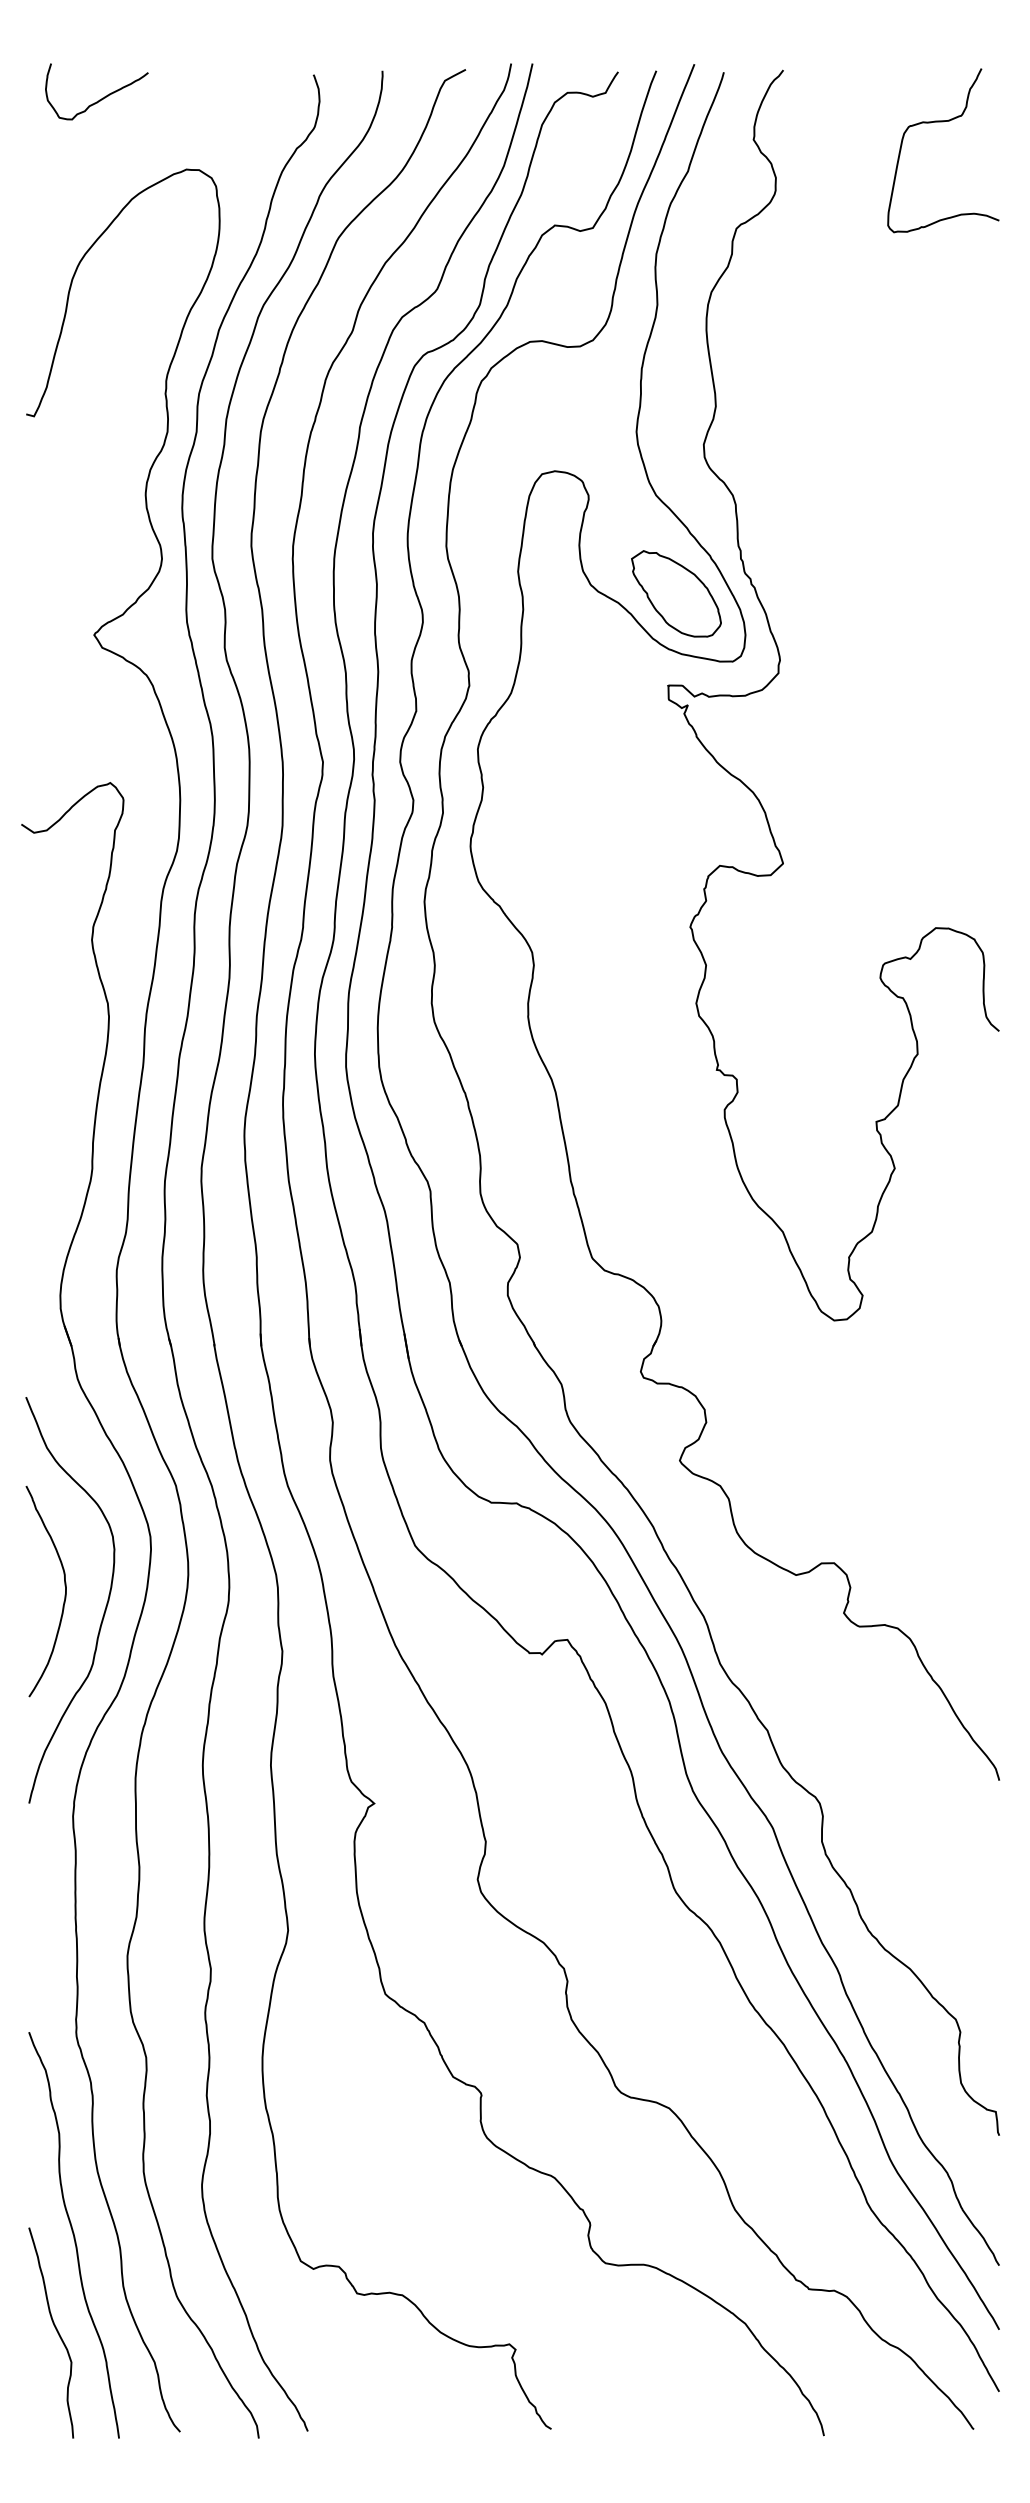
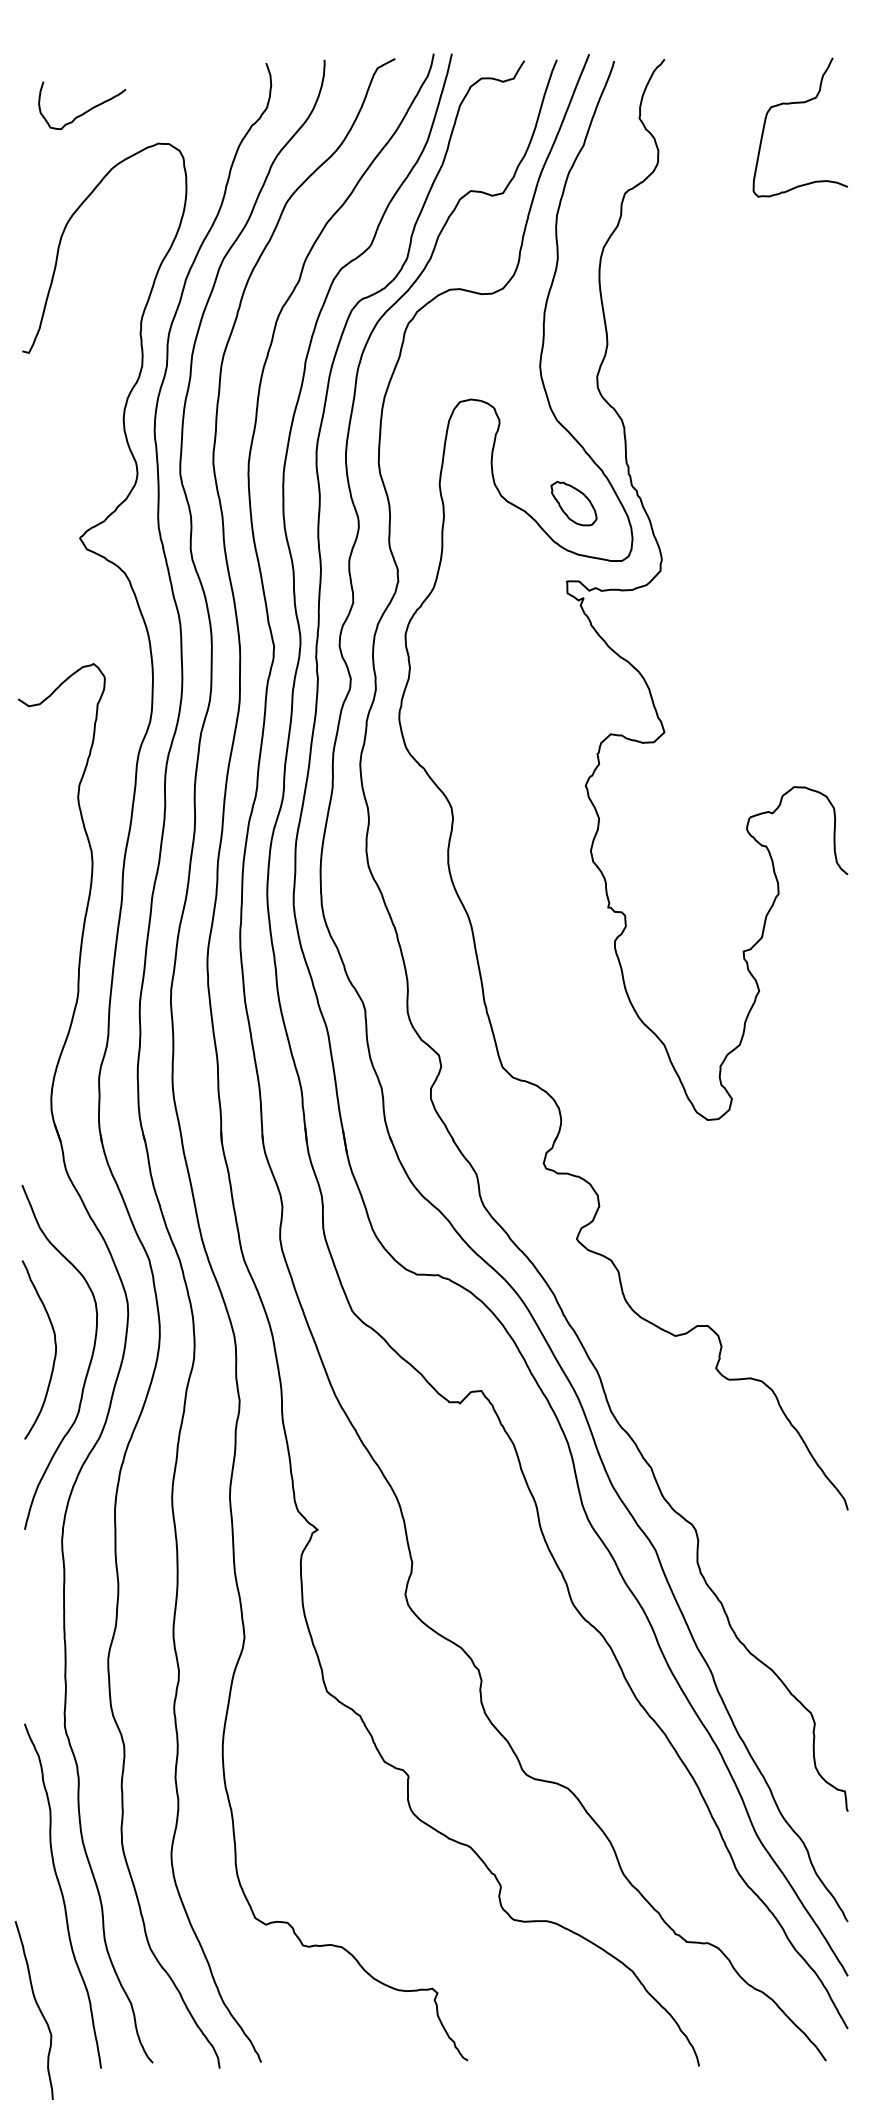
curve: (102, 97) -> (87, 110), moved
part: (676, 593) -> (574, 503), size x0.6
curve: (55, 2329) -> (37, 2007), moved

